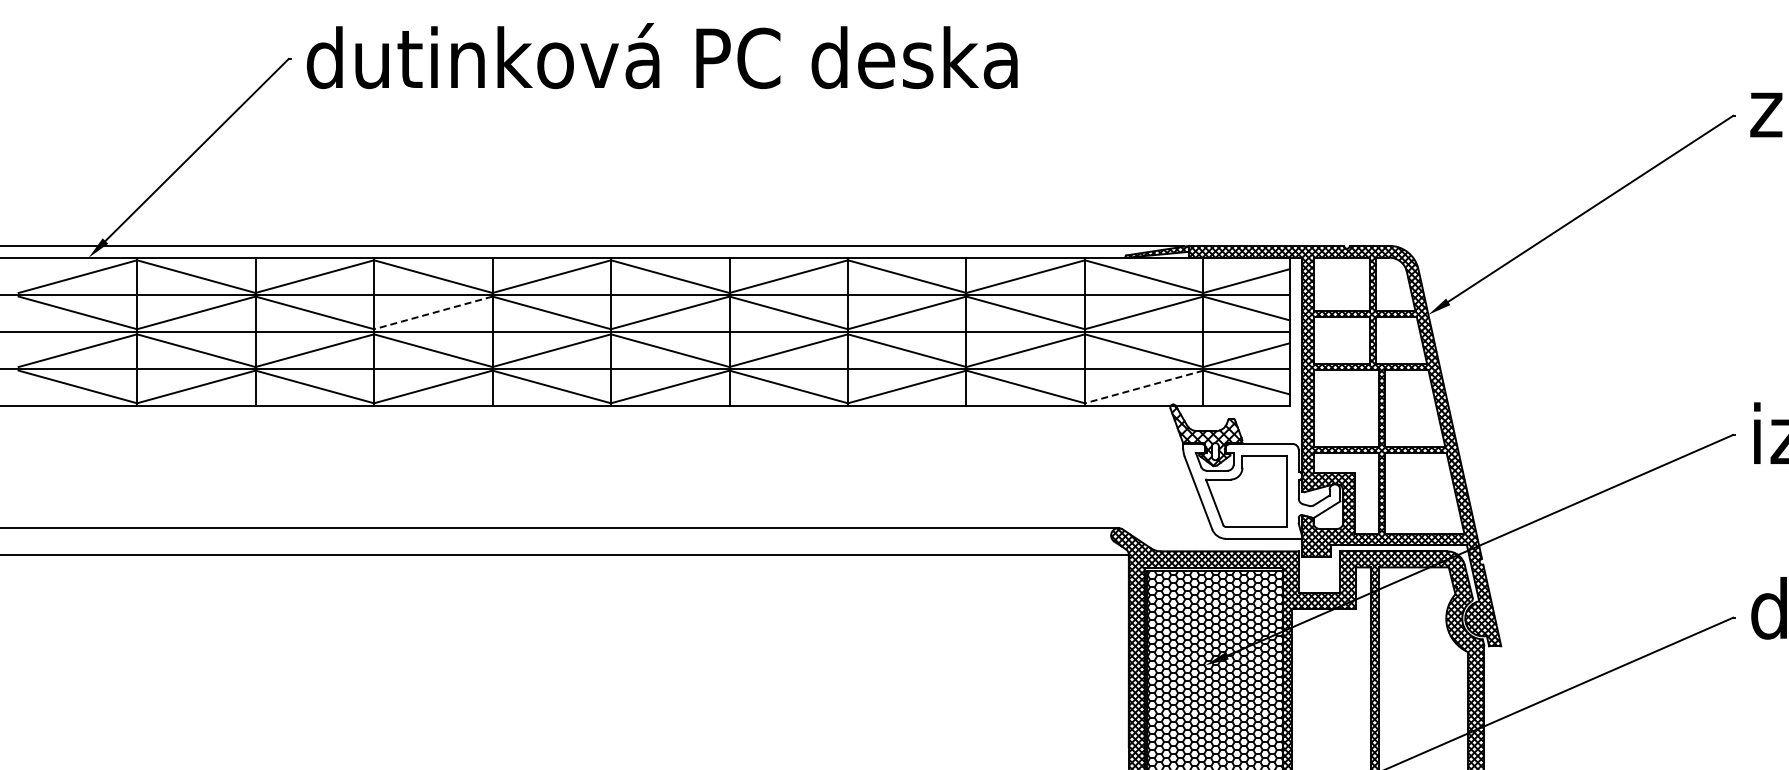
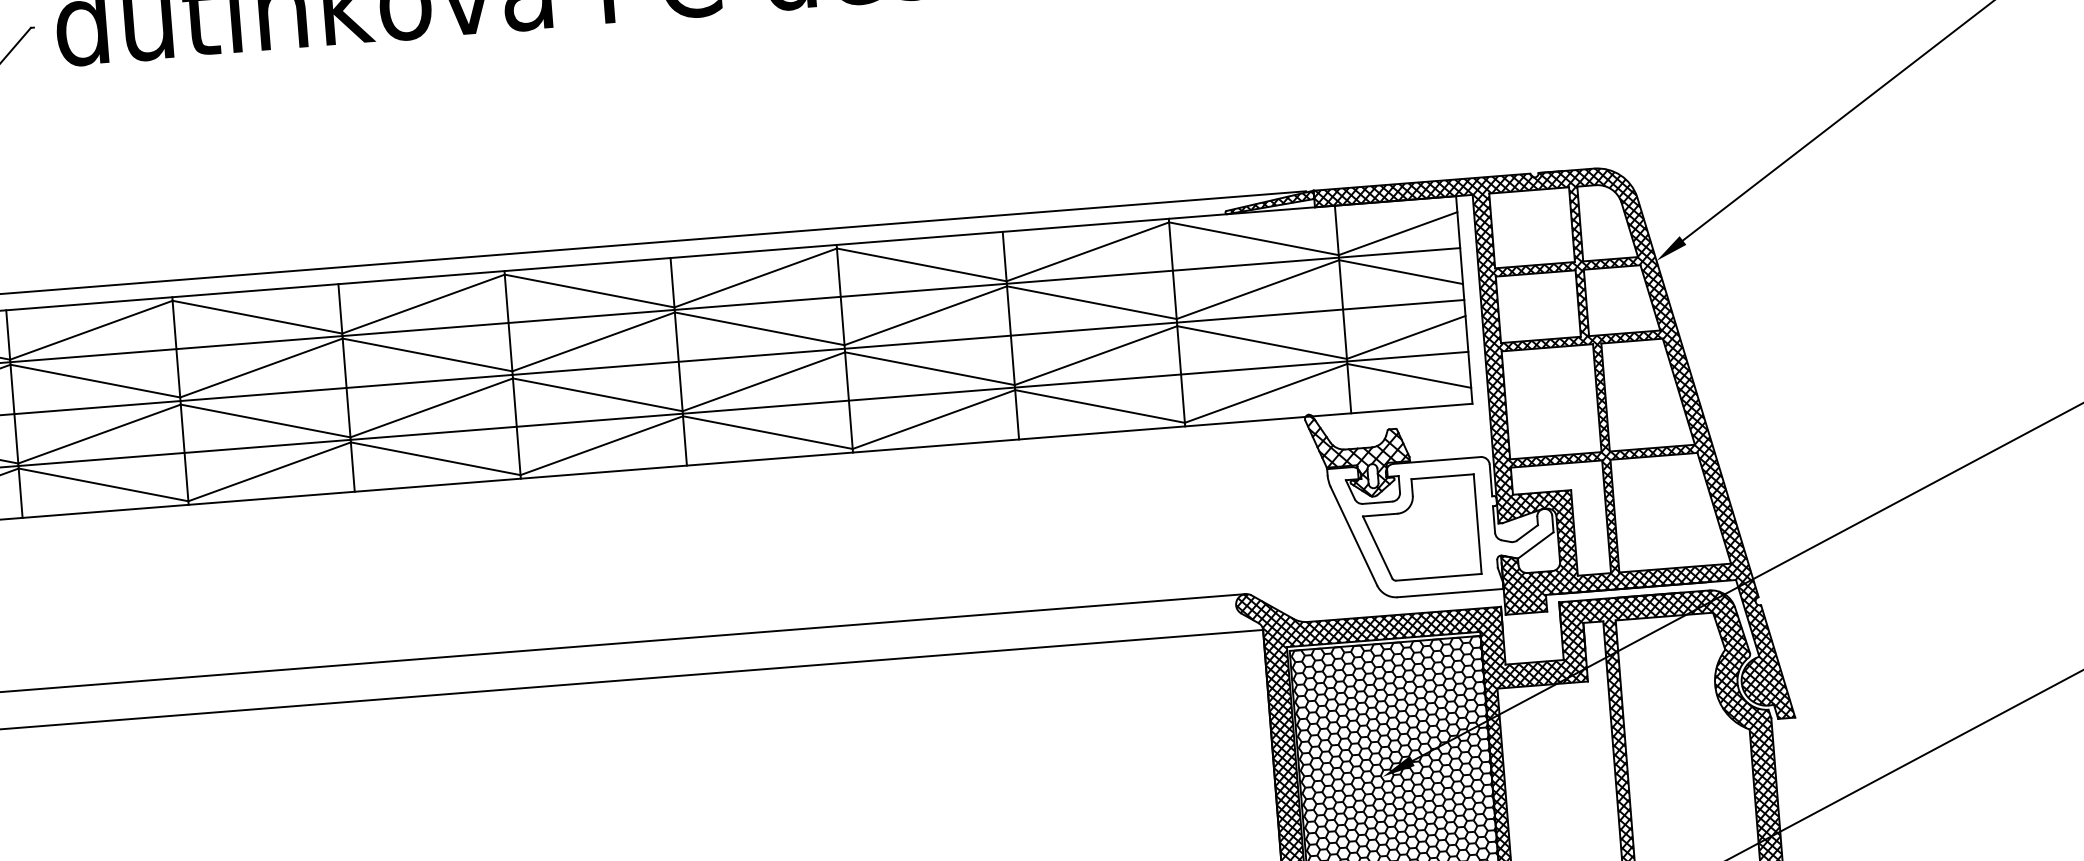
line: (432, 313) -> (260, 368), dashed -> solid
line: (1143, 387) -> (1265, 394), dashed -> solid

